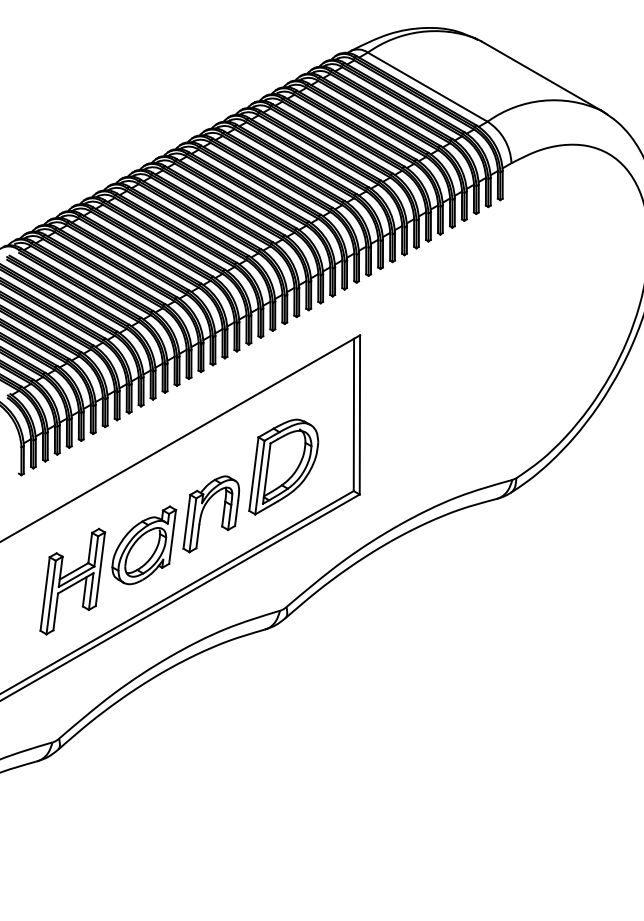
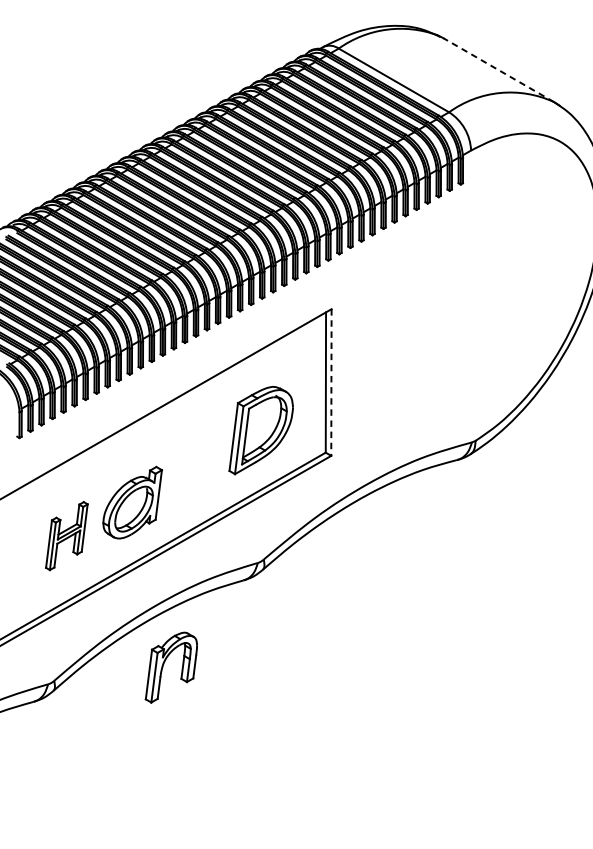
line: (541, 75) -> (498, 69), solid -> dashed
line: (359, 414) -> (331, 382), solid -> dashed
part: (203, 511) -> (164, 665), moved
part: (72, 581) -> (66, 536), size x0.7

